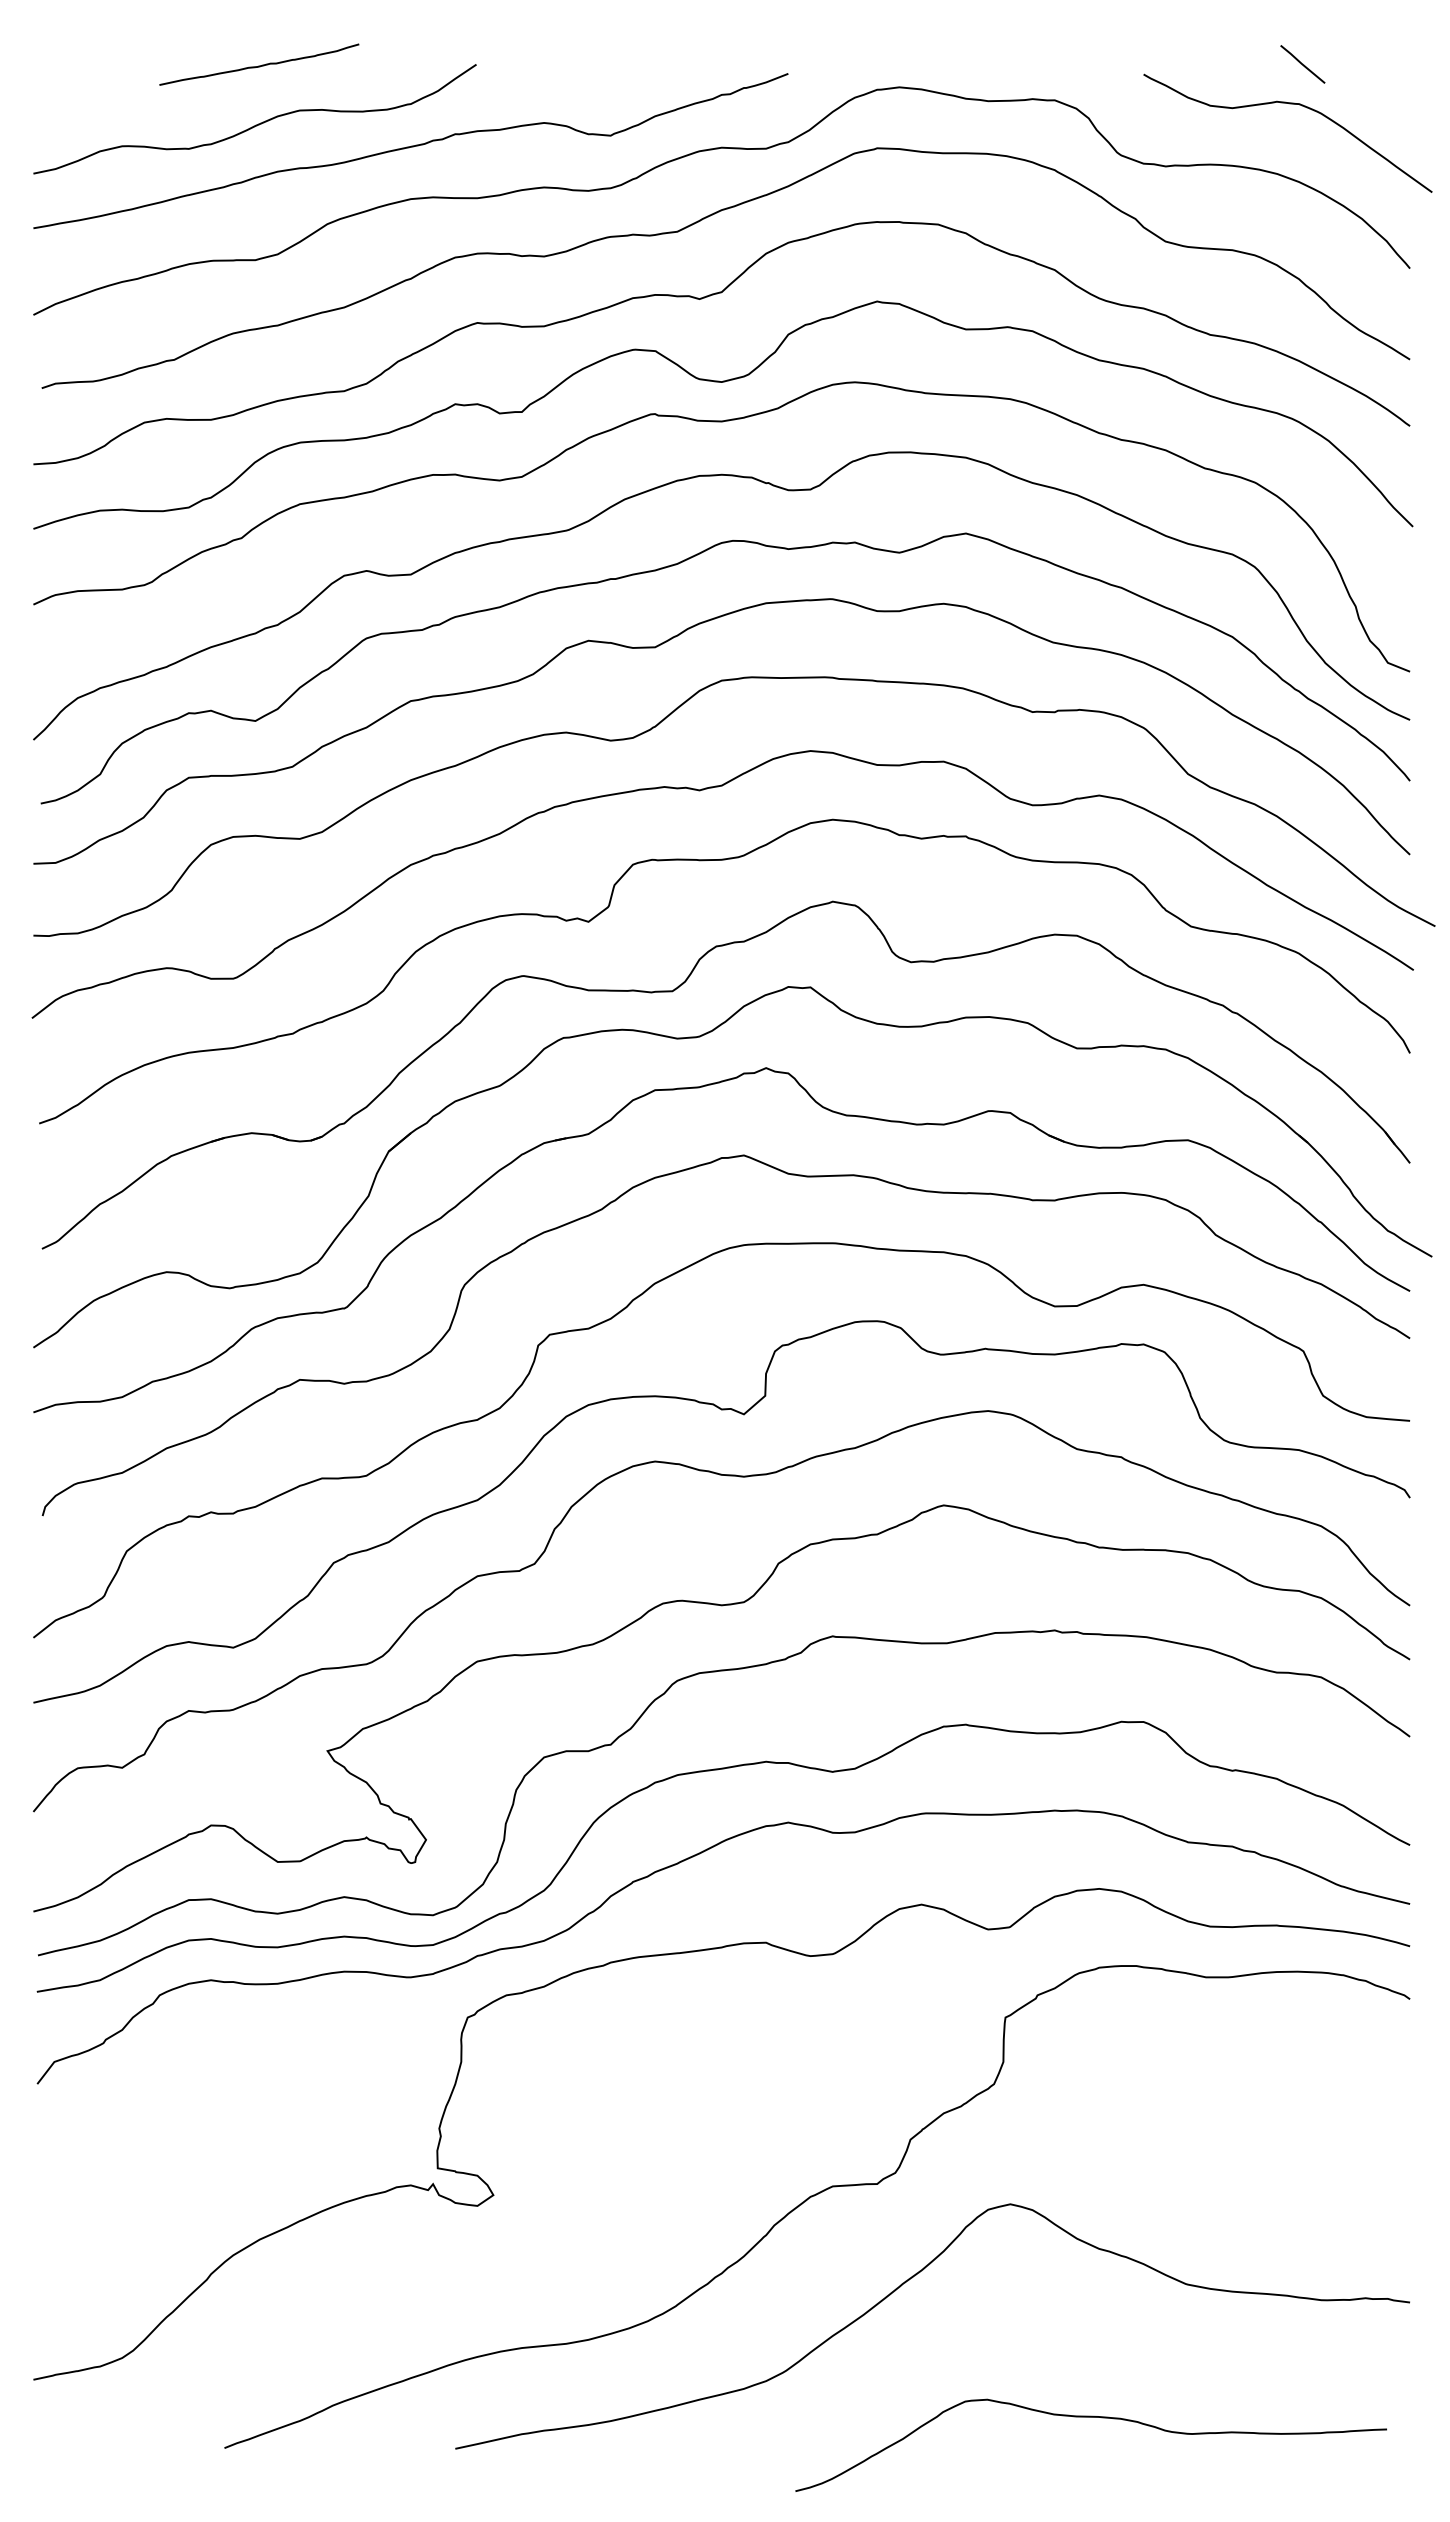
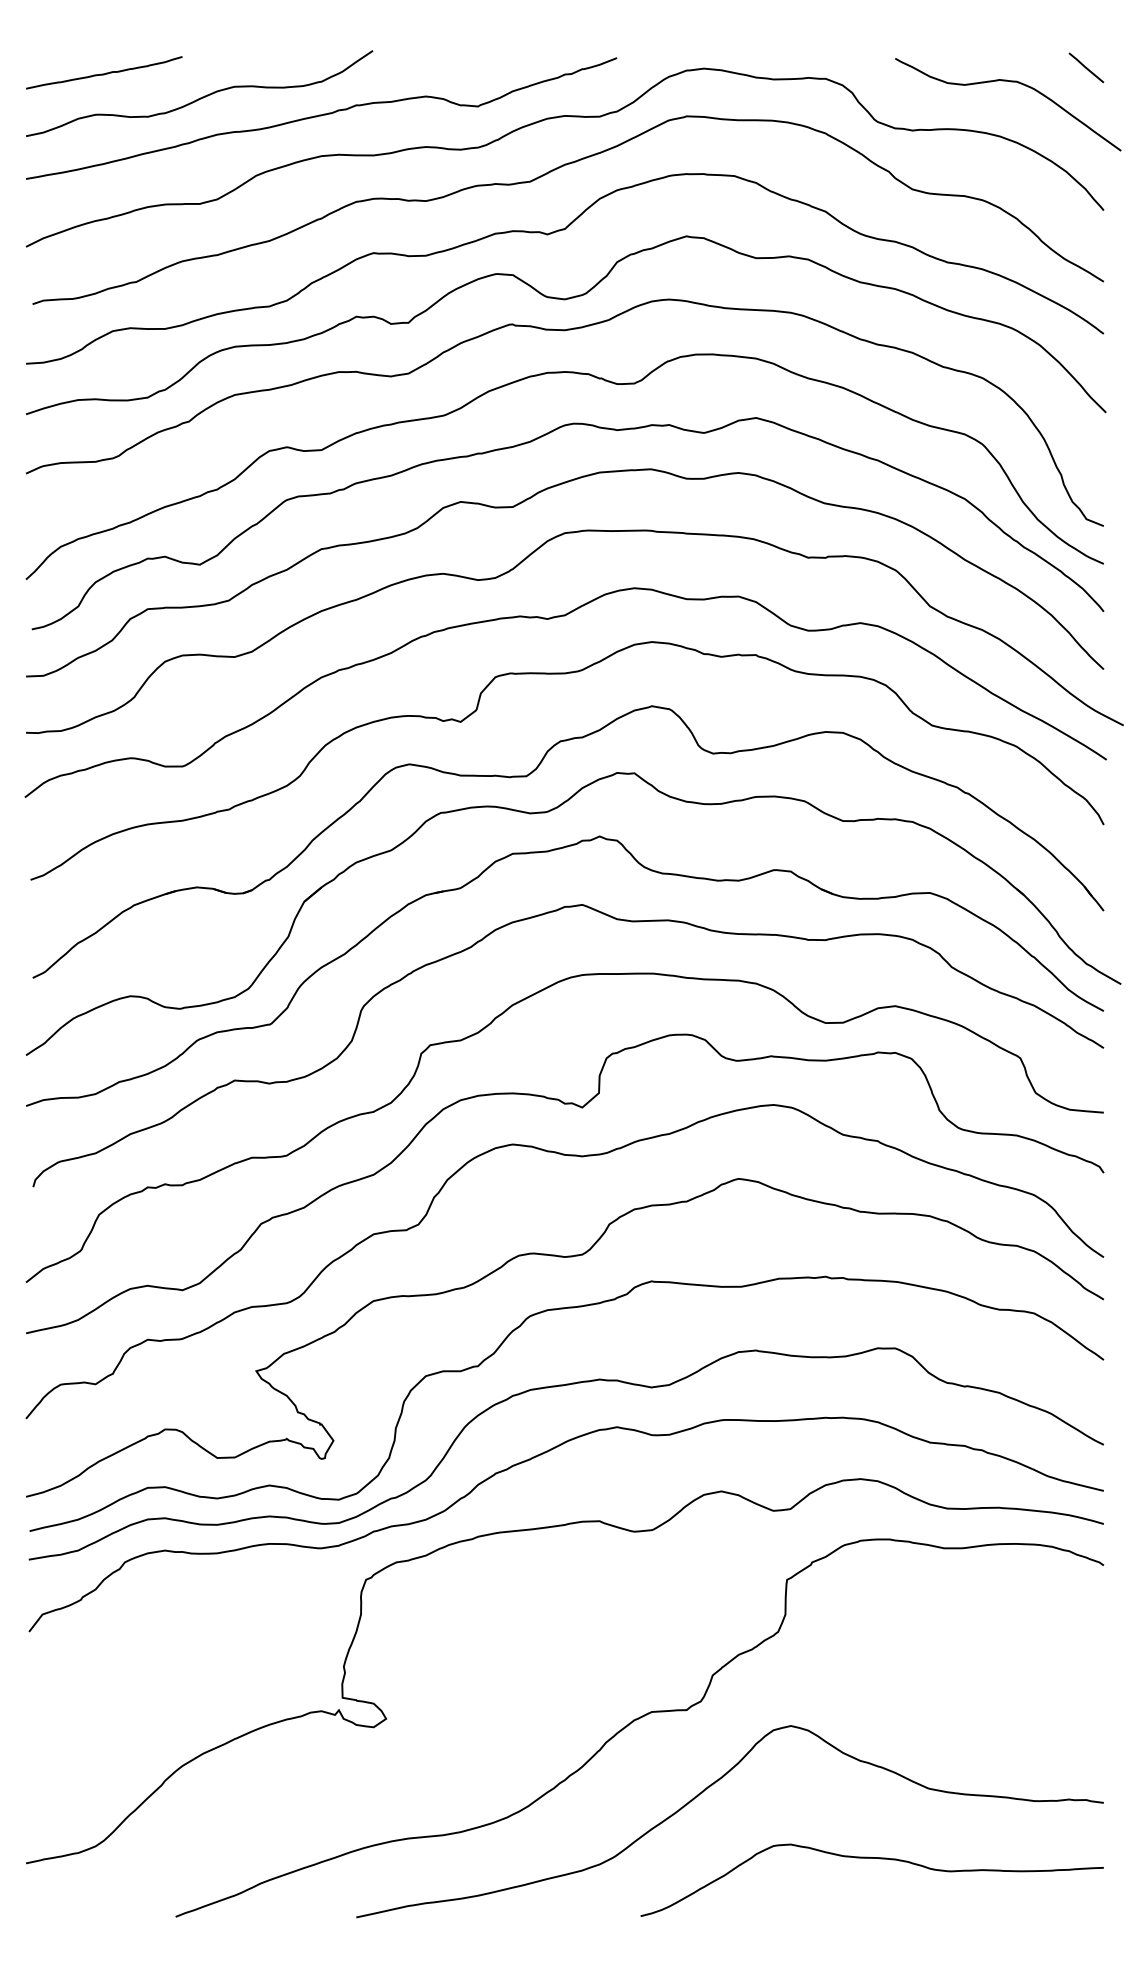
line: (1302, 64) -> (1086, 67), moved
curve: (259, 65) -> (104, 73), moved
curve: (1090, 2417) -> (871, 1858), moved

